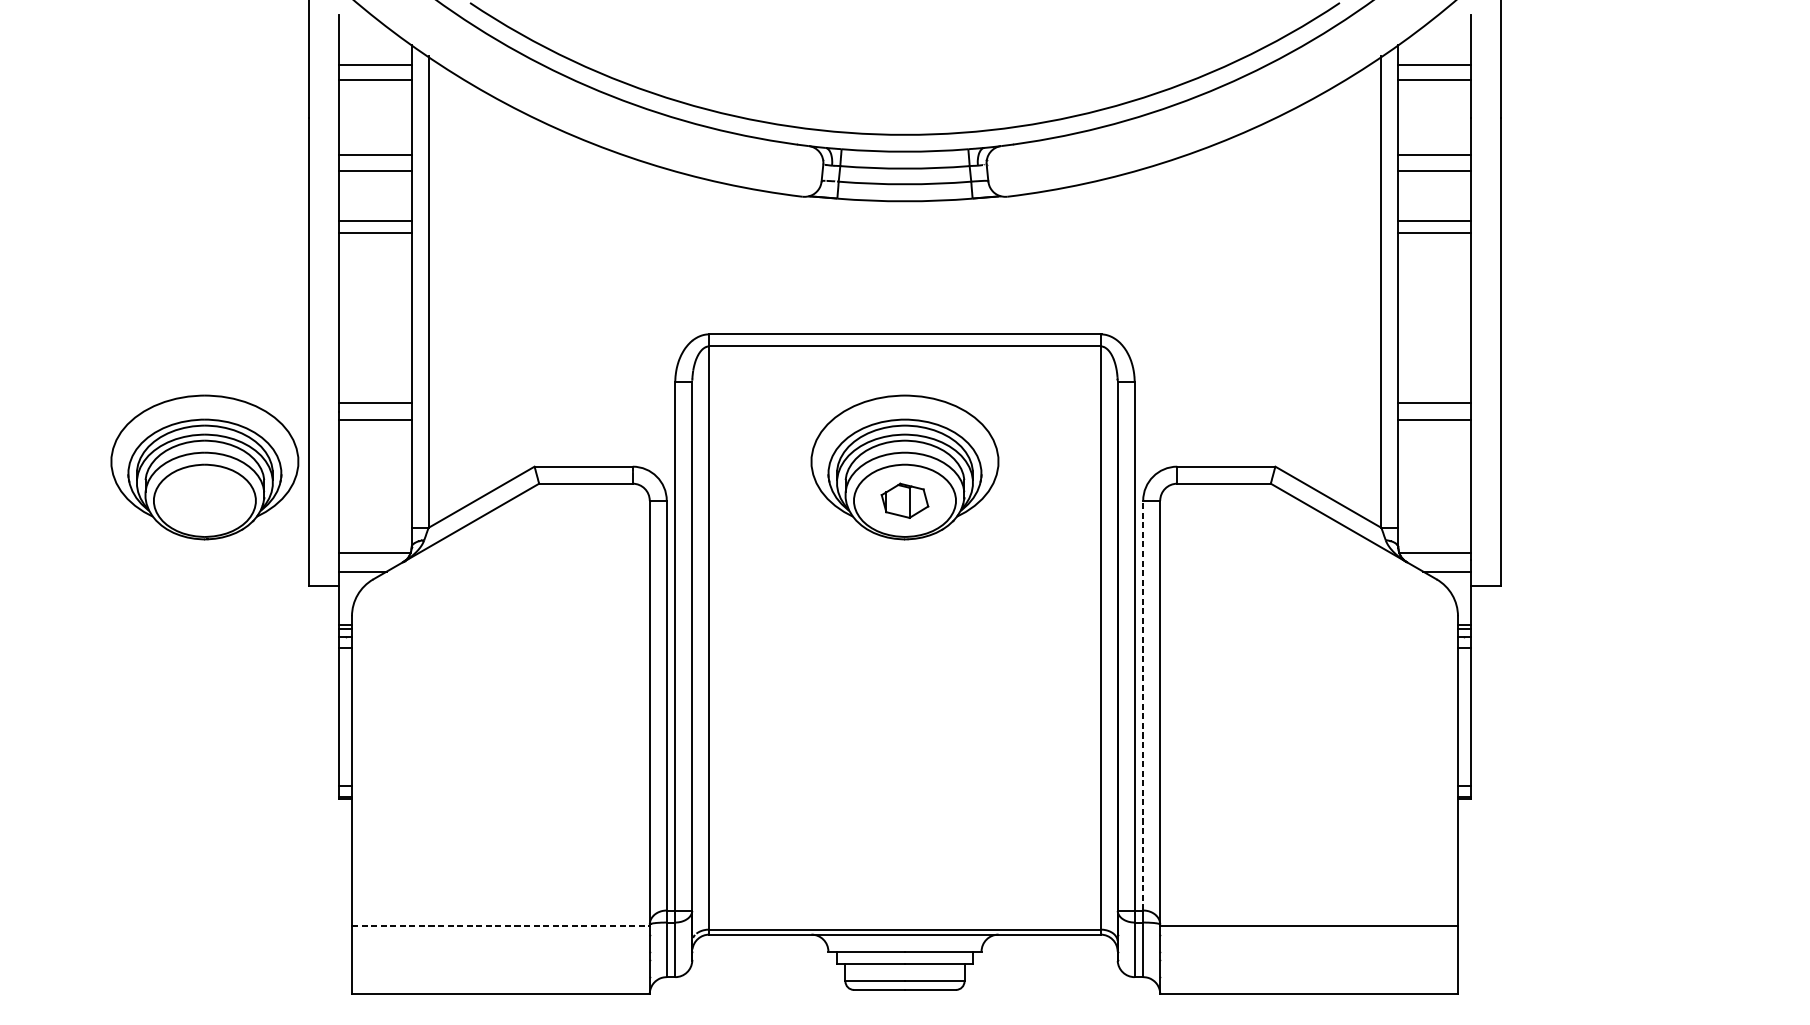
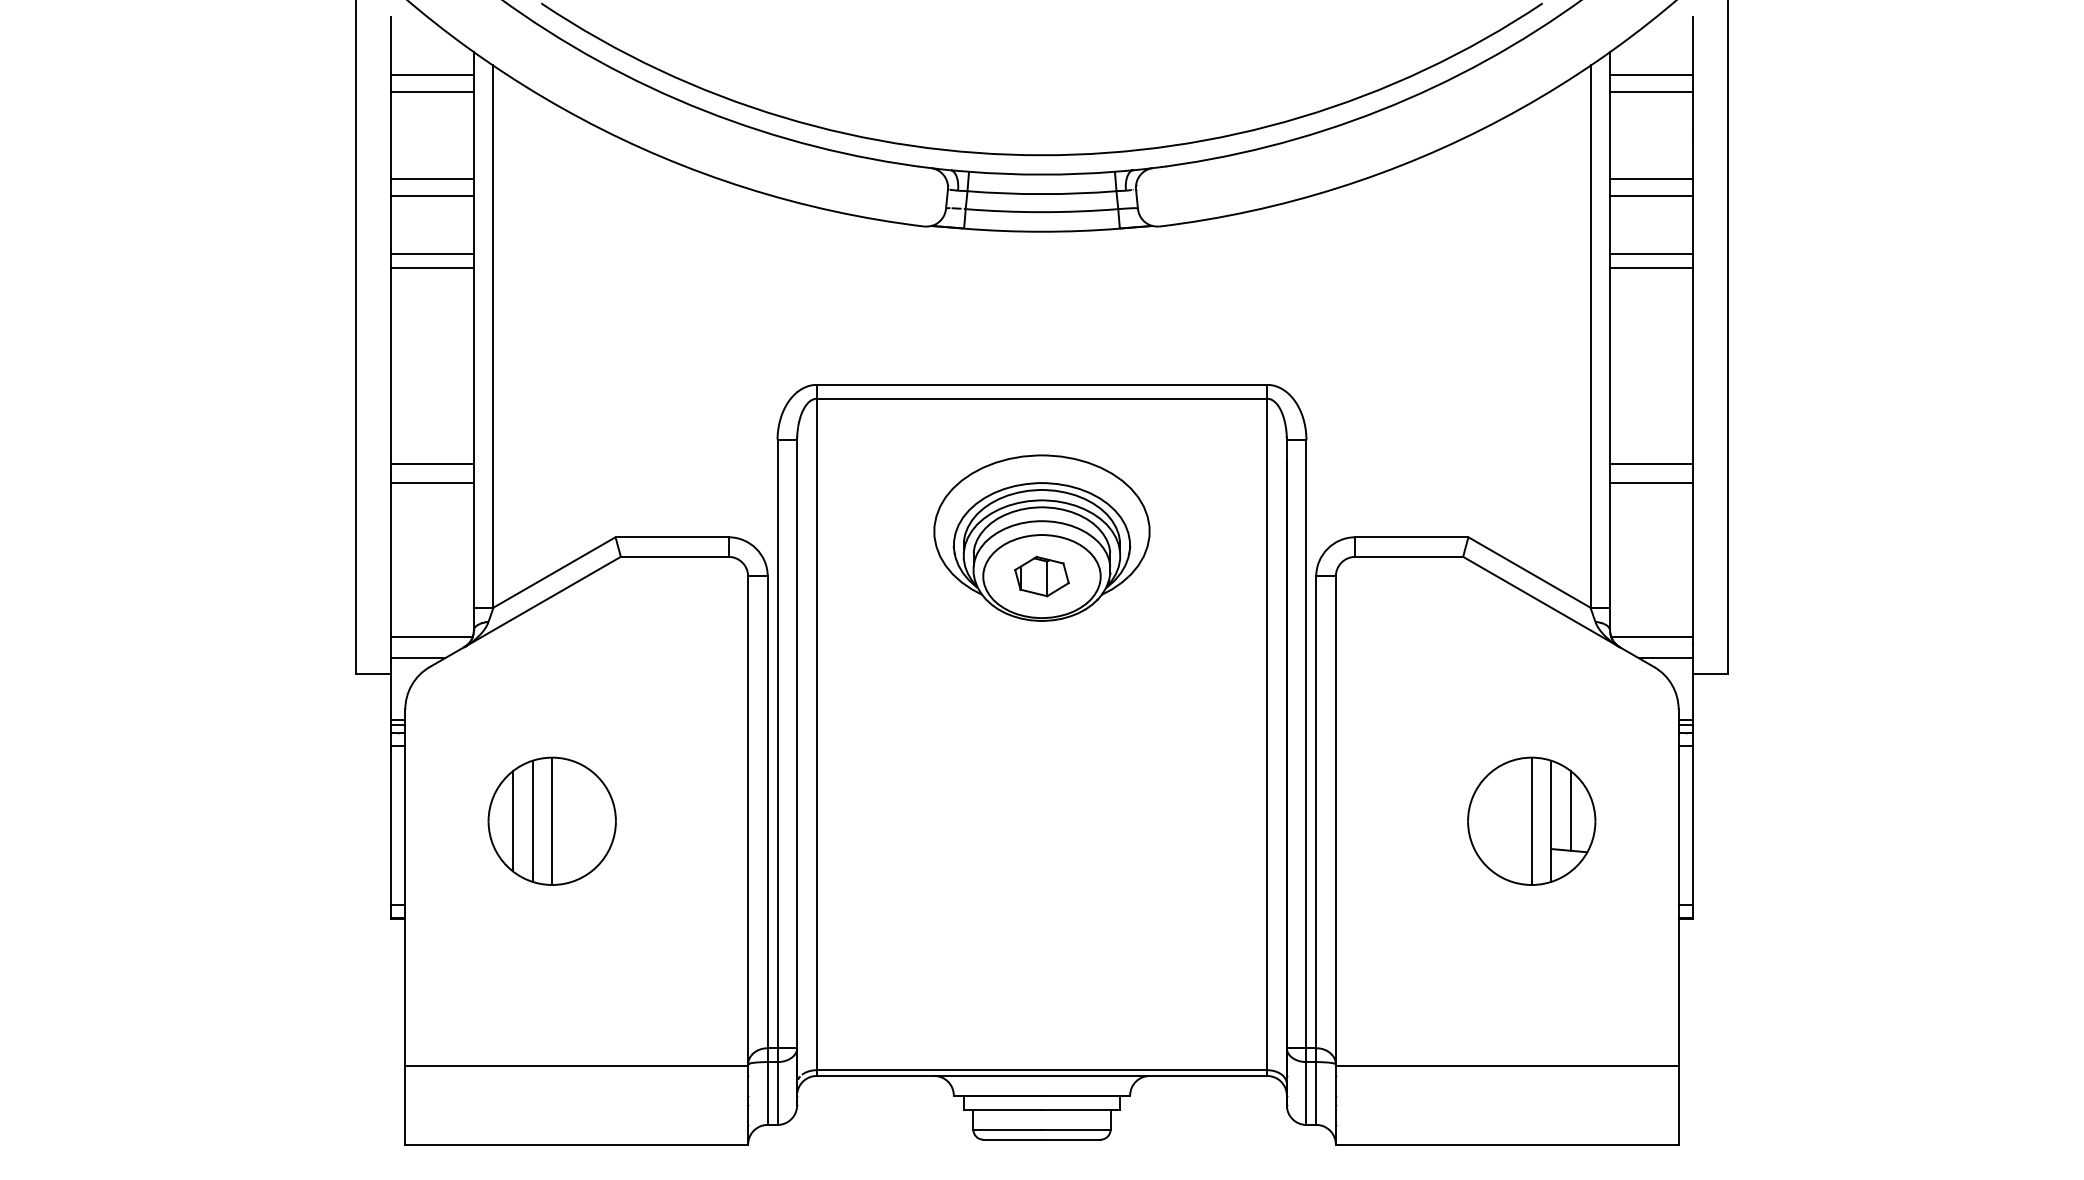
part: (204, 466) -> (235, 537), removed
line: (1143, 705) -> (1316, 812), dashed -> solid
part: (478, 712) -> (551, 820), added
part: (1330, 712) -> (1531, 820), added
line: (501, 926) -> (577, 1066), dashed -> solid

